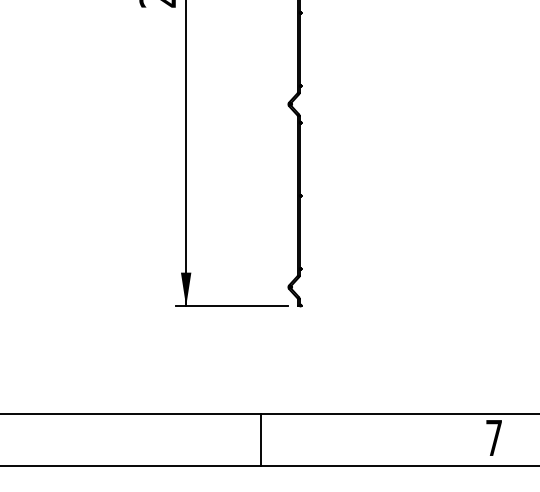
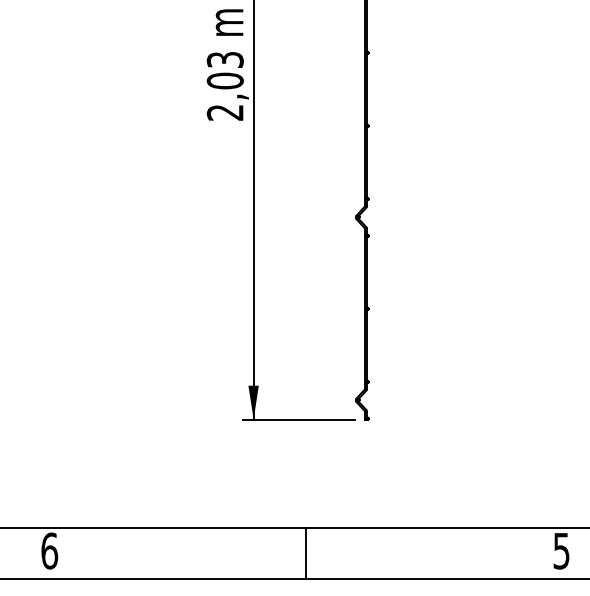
text: (494, 438) -> (561, 551), 7 -> 5
line: (261, 439) -> (306, 552), moved

